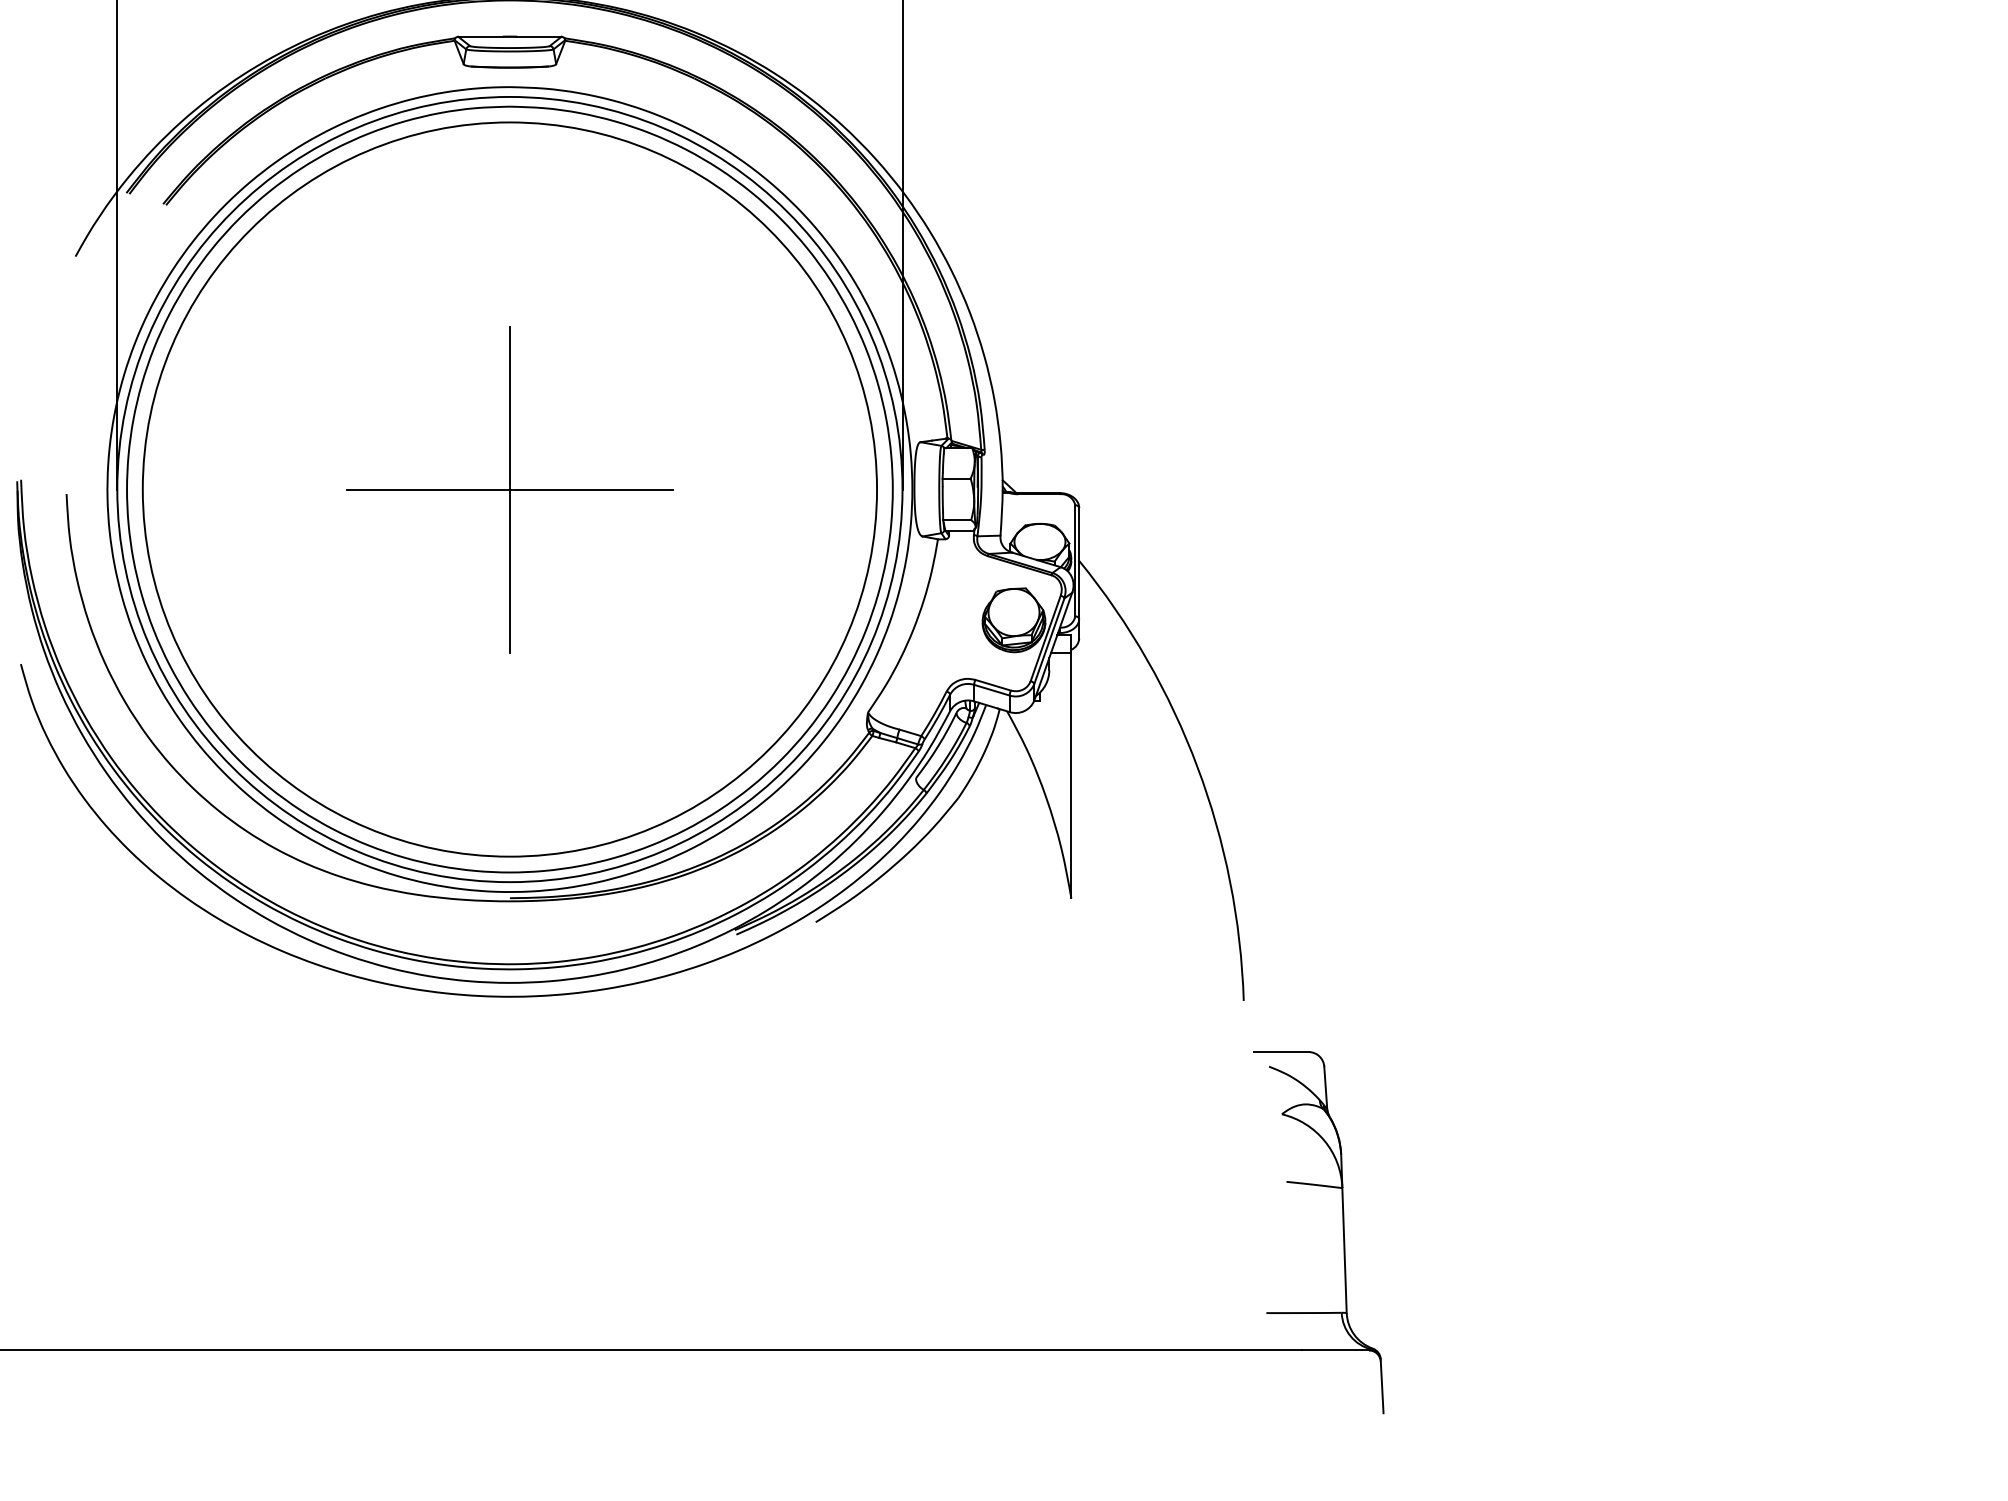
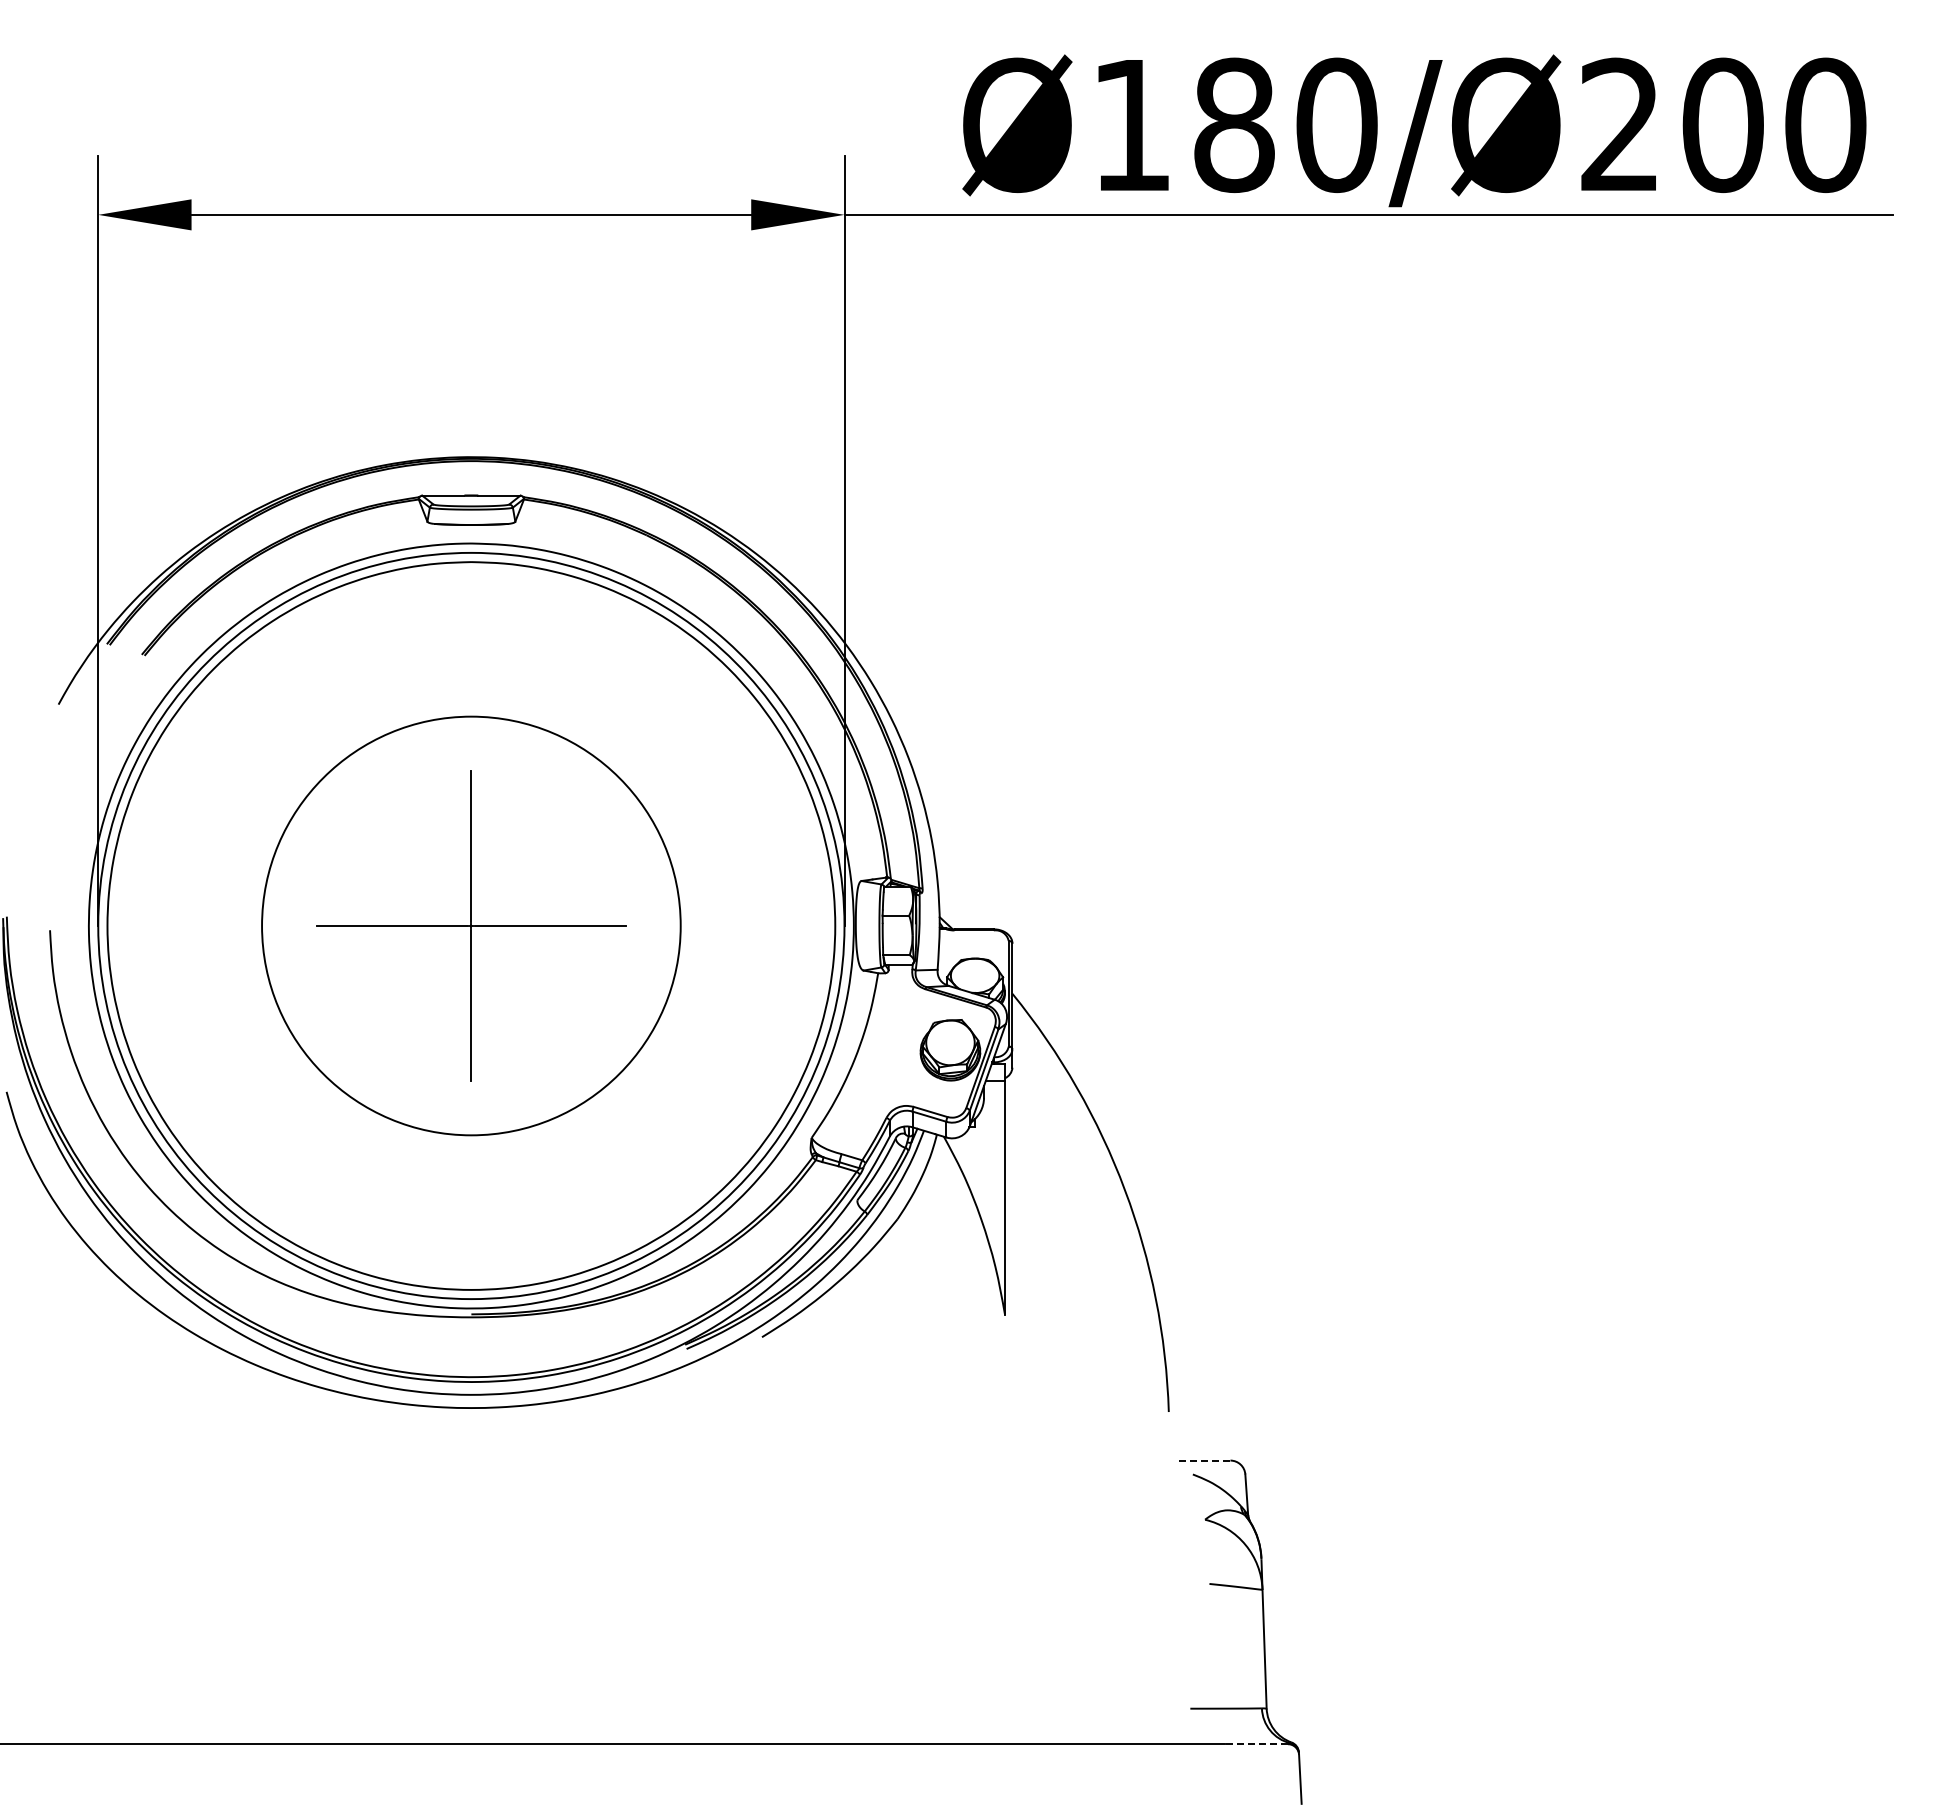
circle: (510, 489) -> (471, 925), size x0.6
line: (1281, 1051) -> (1204, 1460), solid -> dashed
line: (1336, 1350) -> (1256, 1744), solid -> dashed

